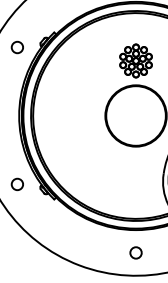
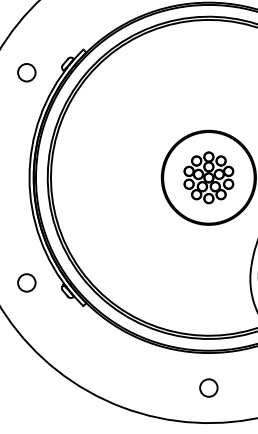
part: (135, 60) -> (208, 177), moved

